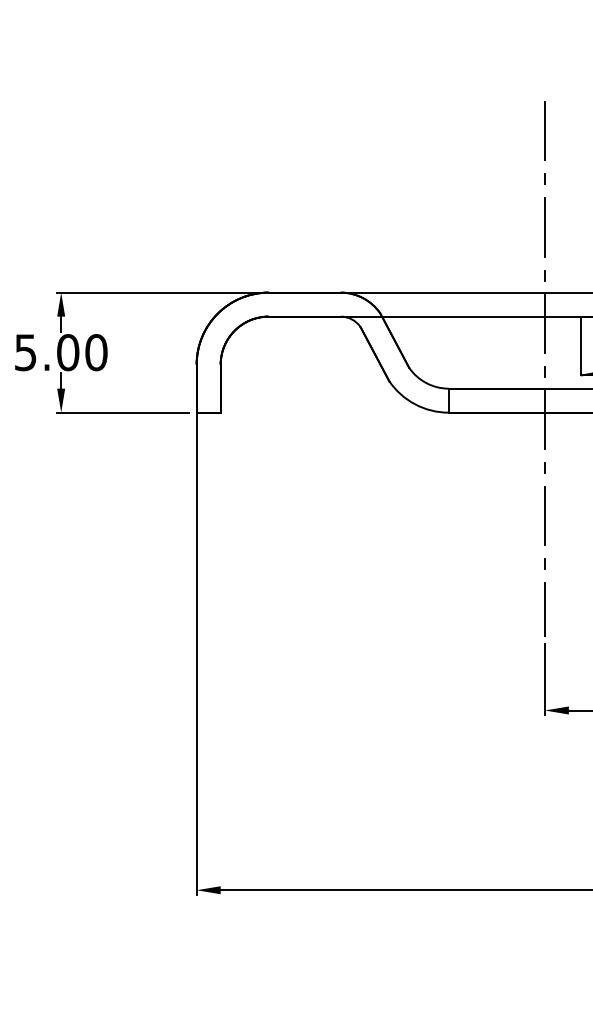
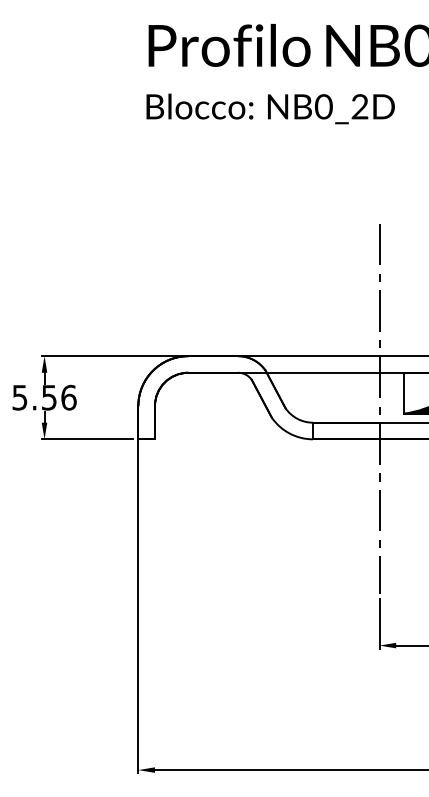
text: (81, 352) -> (58, 397), 5.00 -> 5.56

